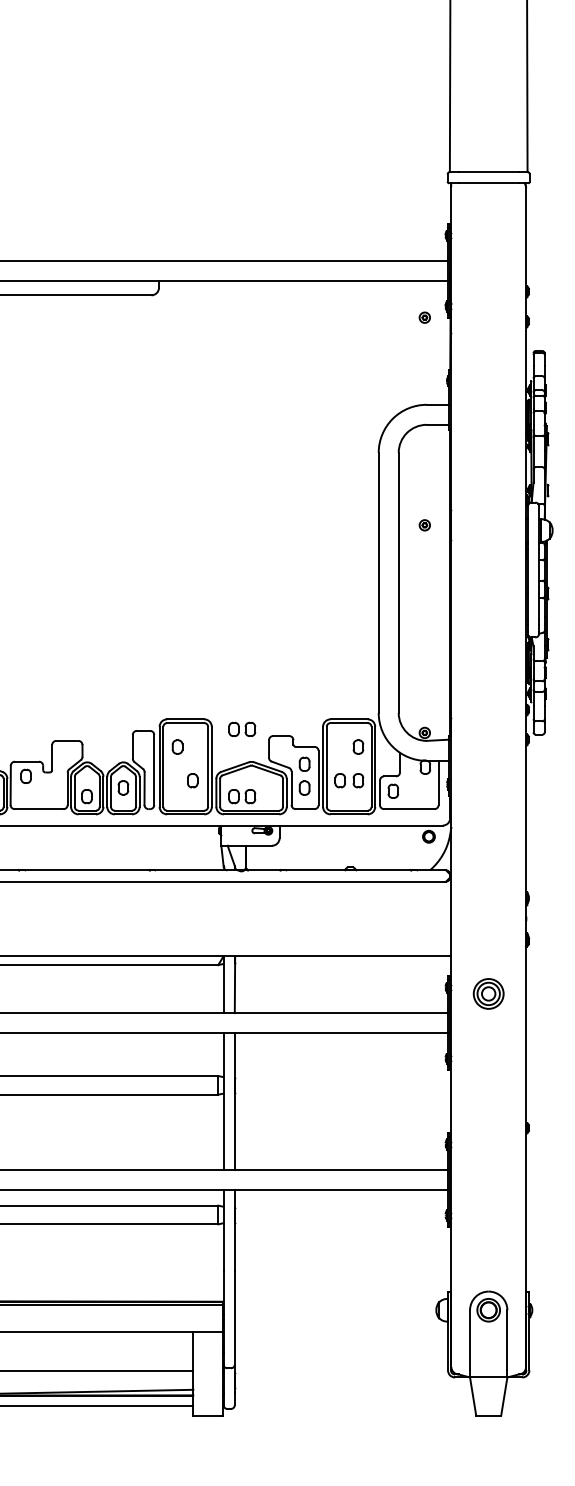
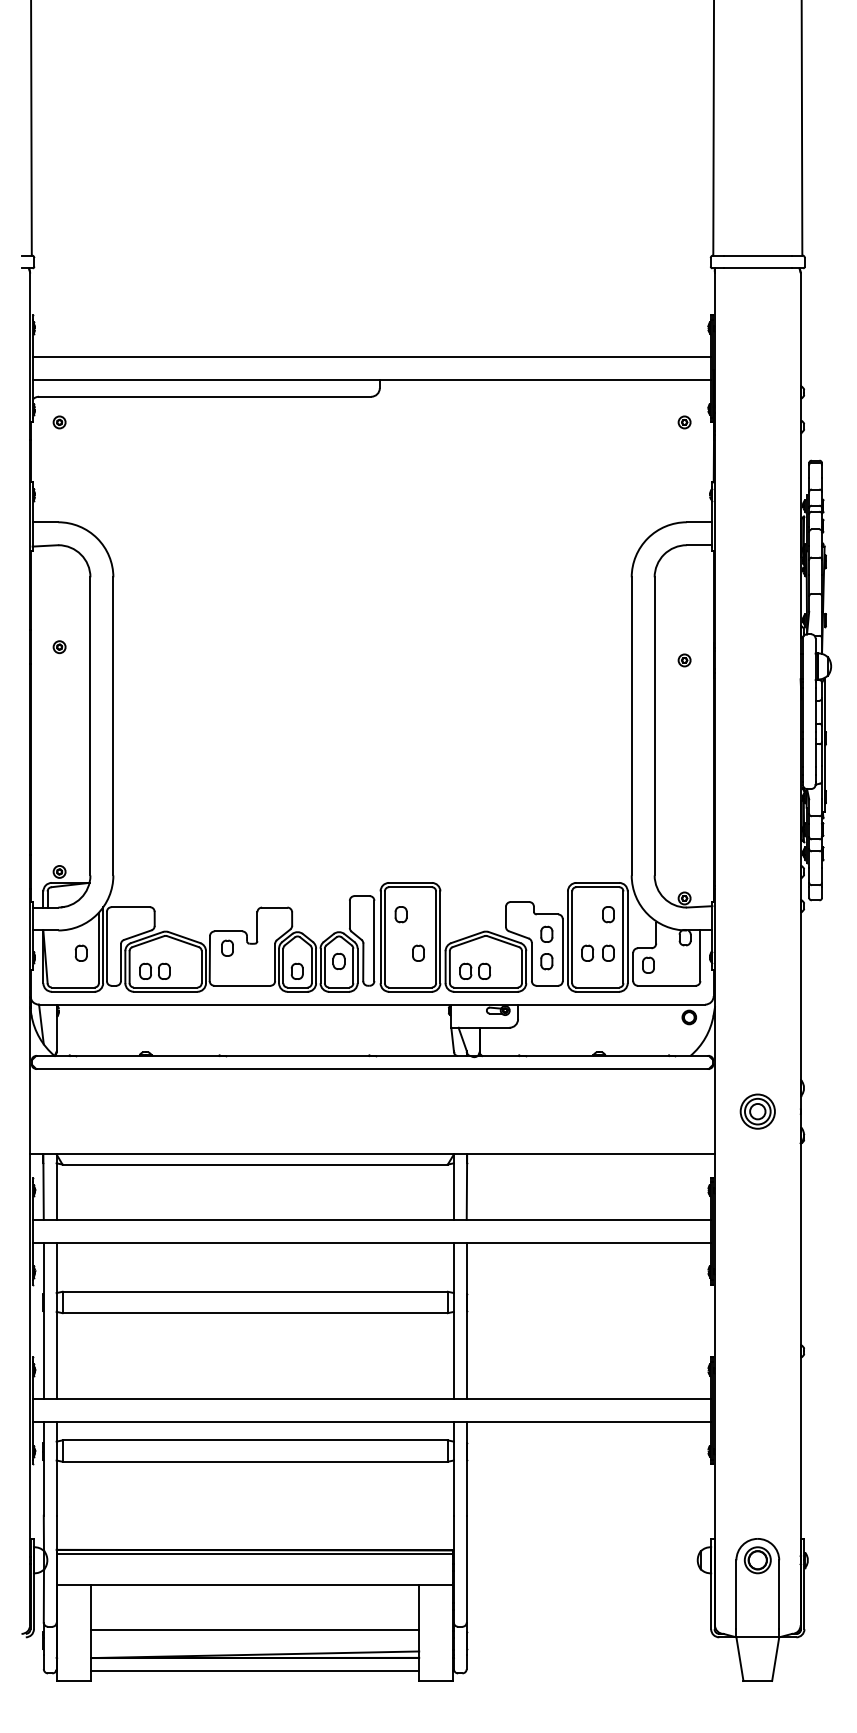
part: (241, 728) -> (474, 893), removed
part: (488, 993) -> (757, 1111), moved

